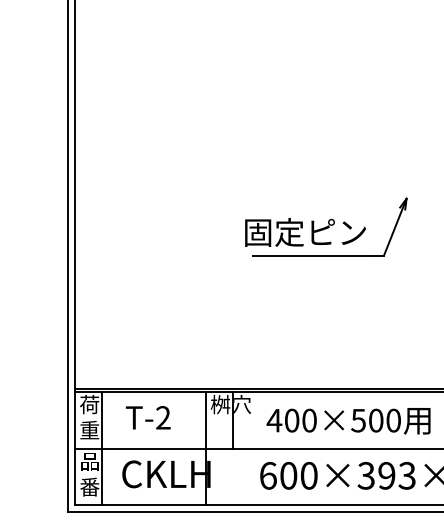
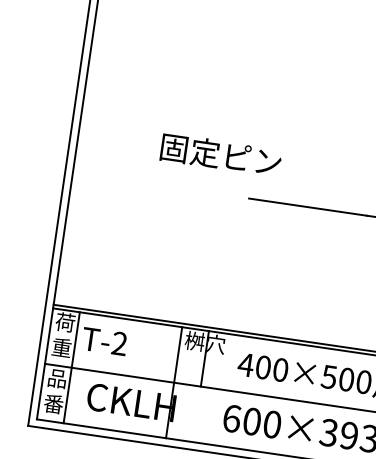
text: (305, 232) -> (221, 155), moved
text: (147, 417) -> (104, 341), moved

